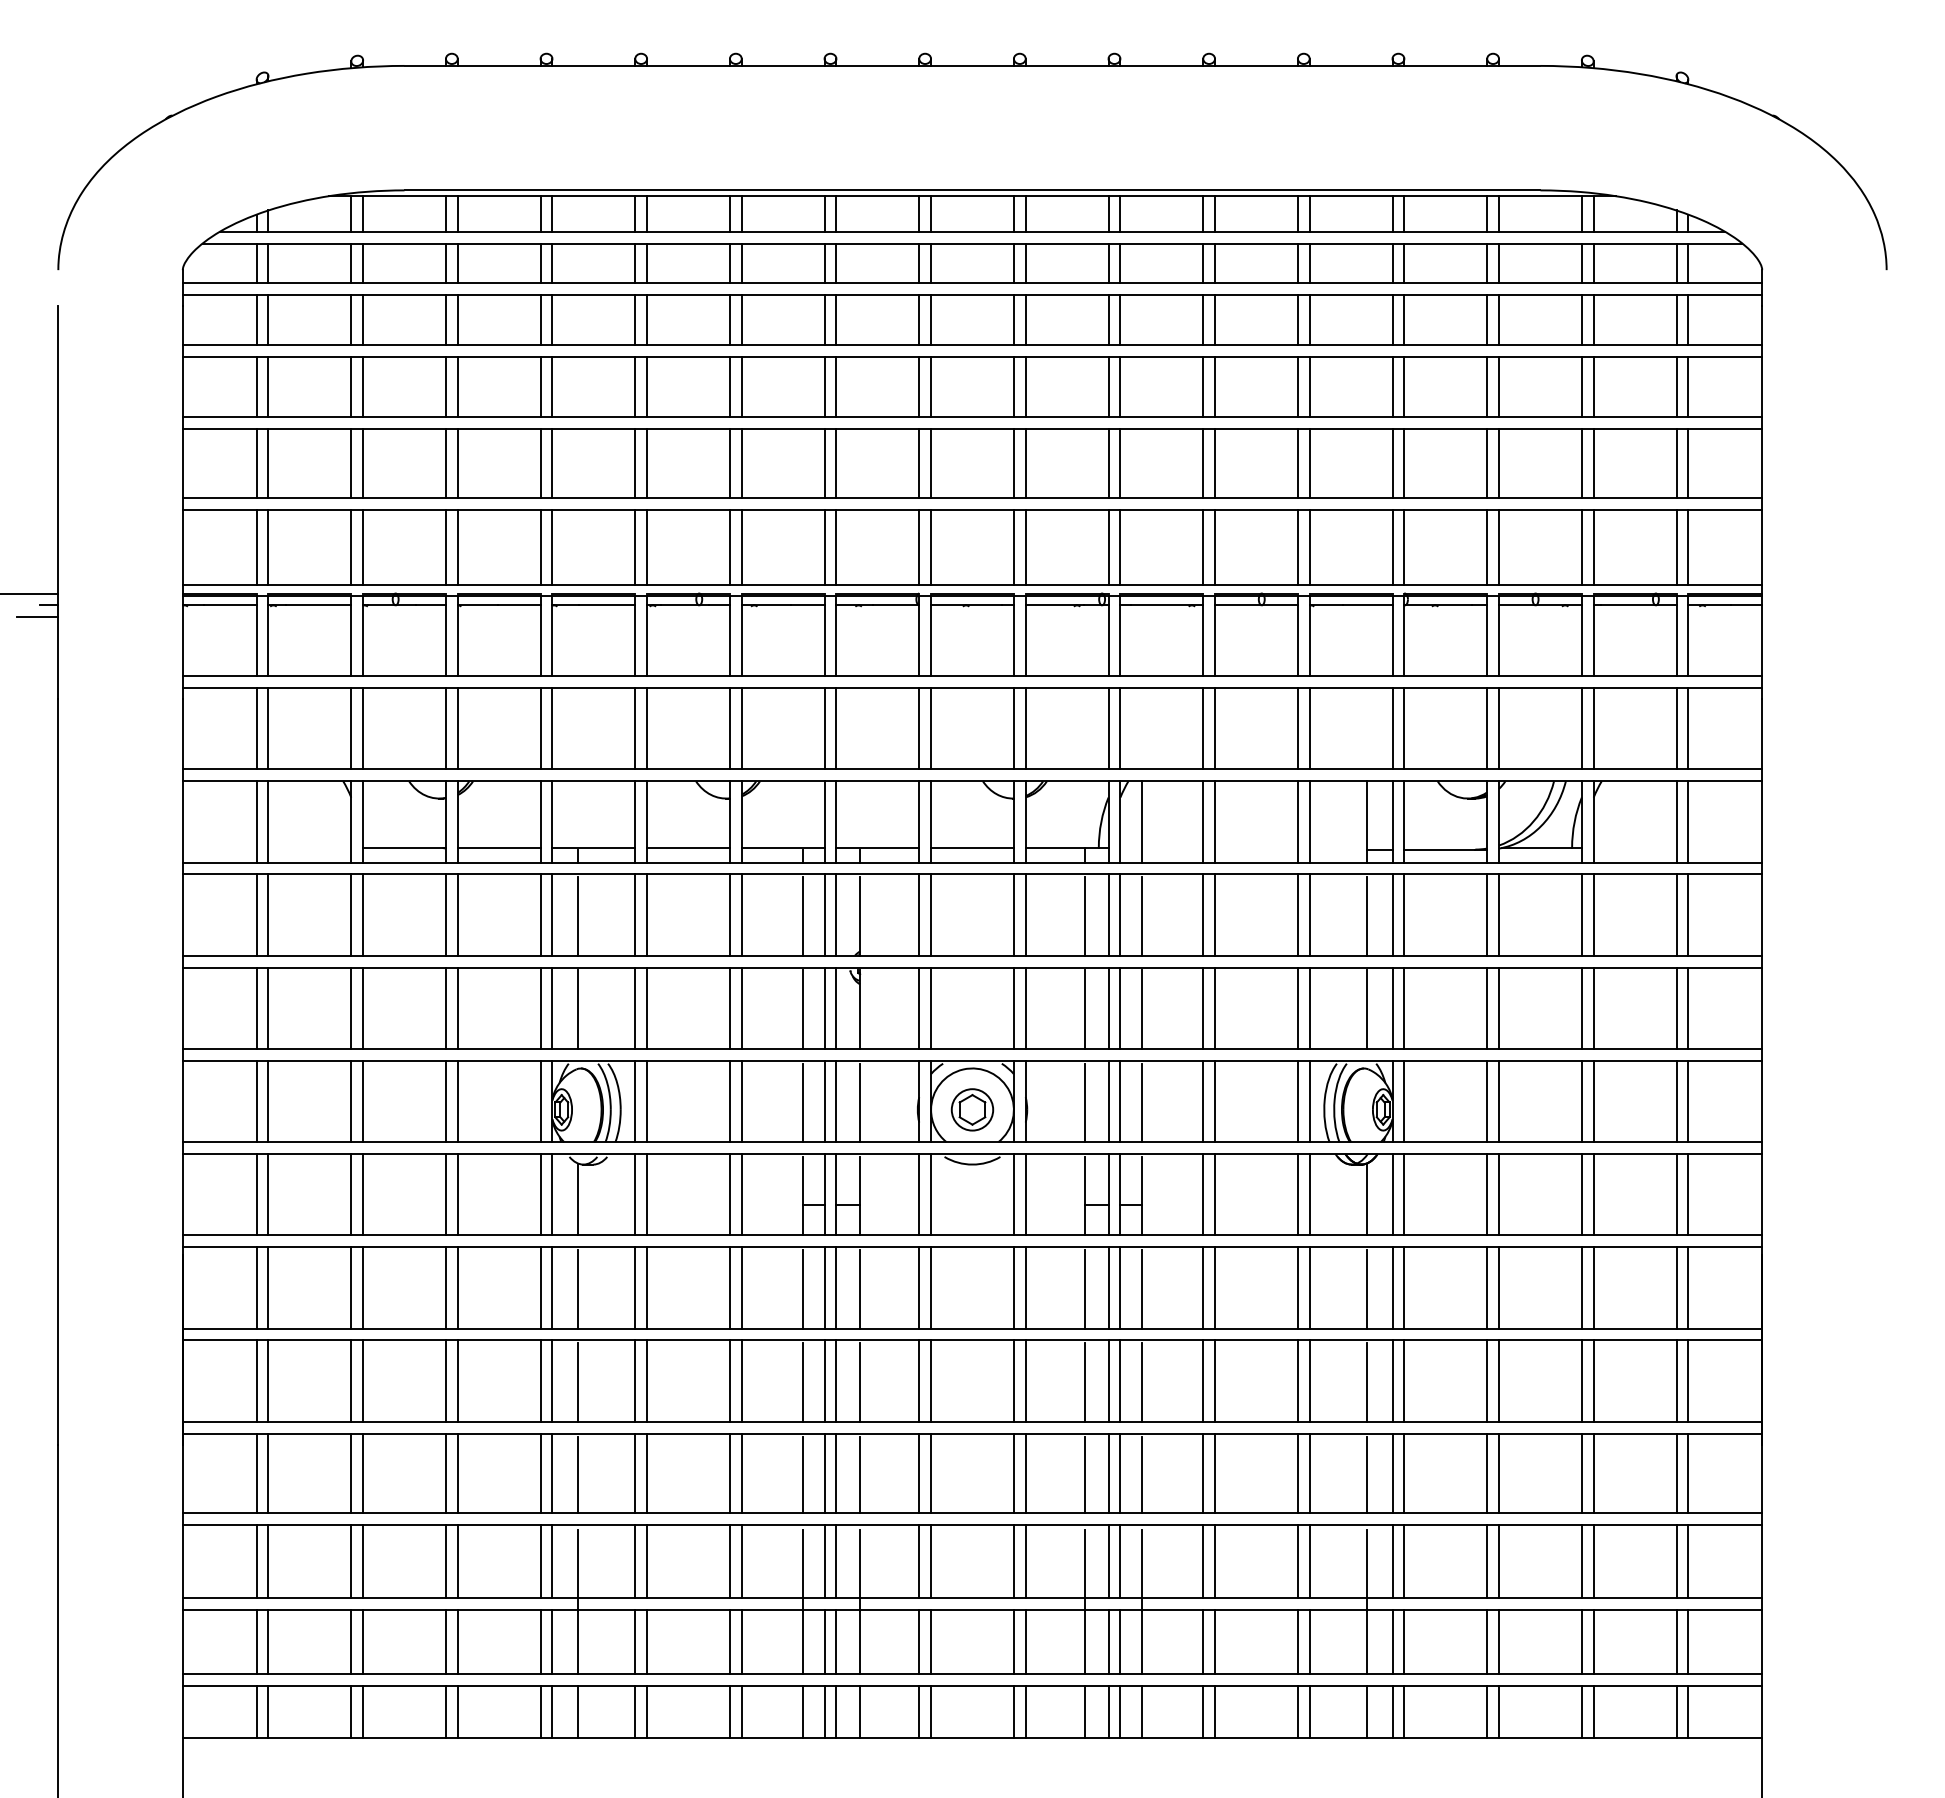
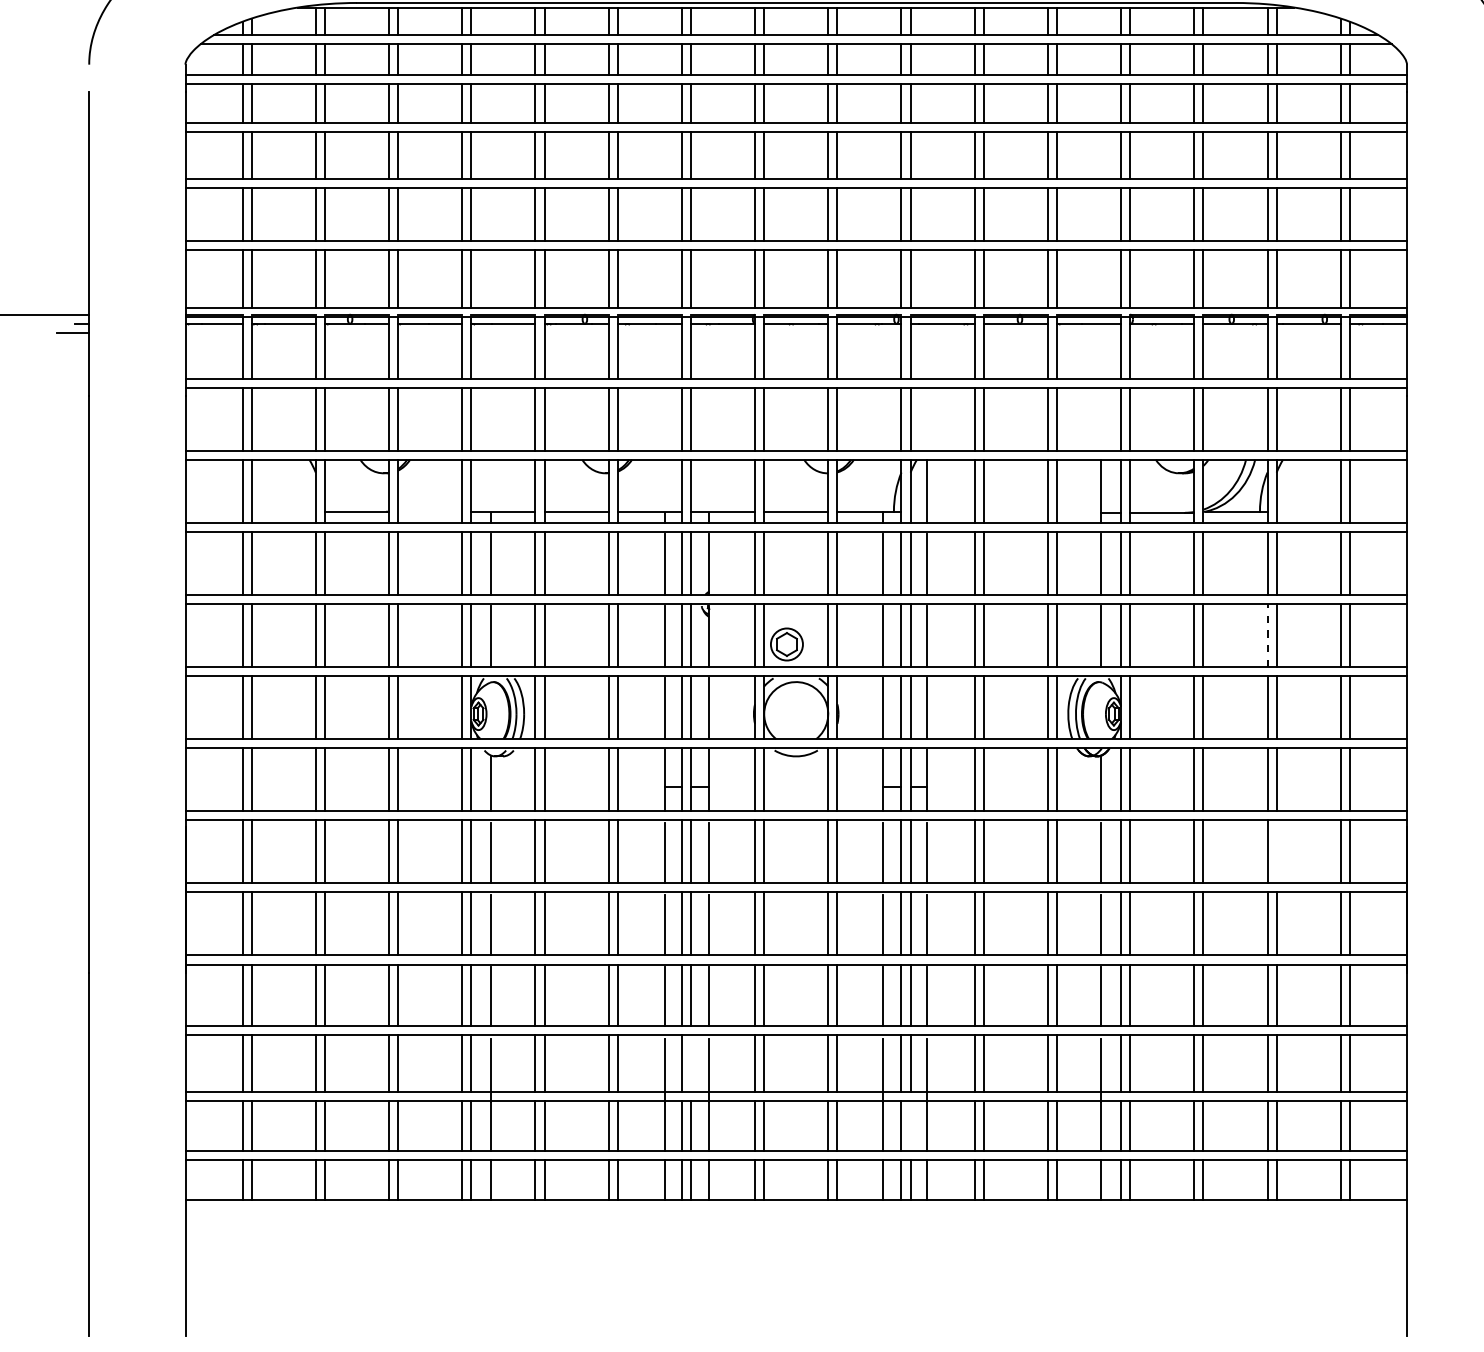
line: (498, 847) -> (429, 511), removed
line: (1581, 1008) -> (1267, 635), solid -> dashed
part: (972, 1109) -> (786, 644), moved
line: (1593, 1287) -> (1276, 851), removed
line: (836, 1561) -> (691, 1063), removed
line: (1120, 1642) -> (910, 1126), removed

